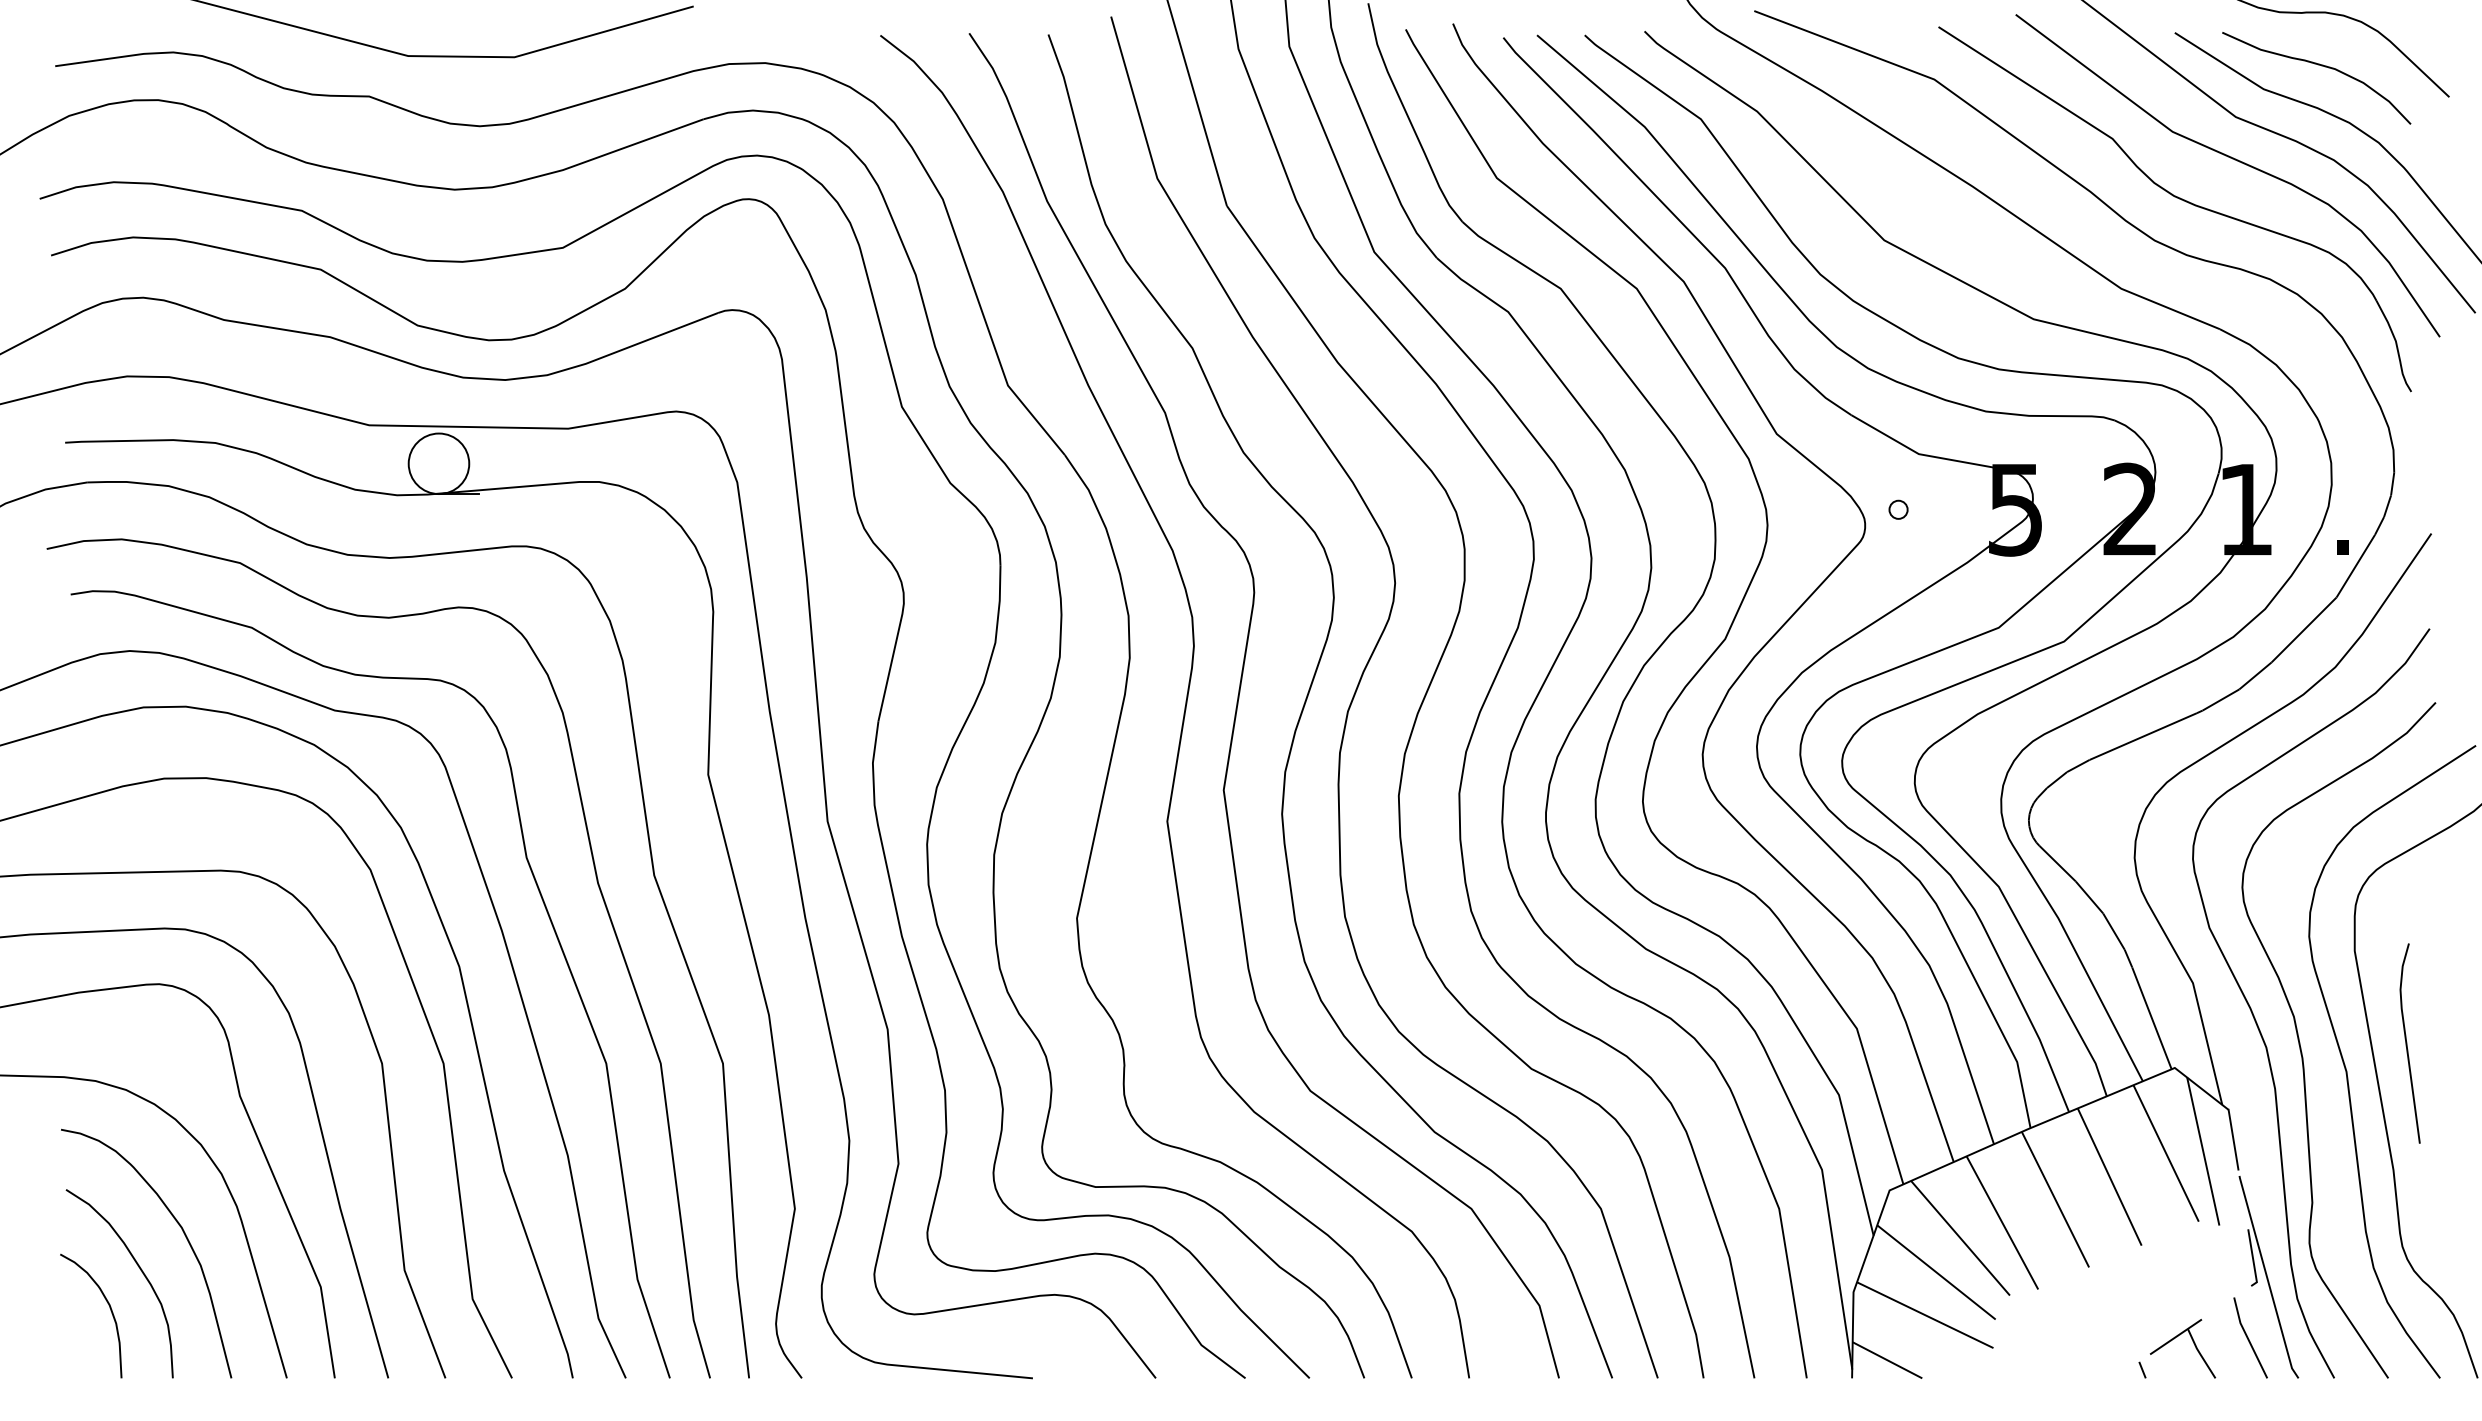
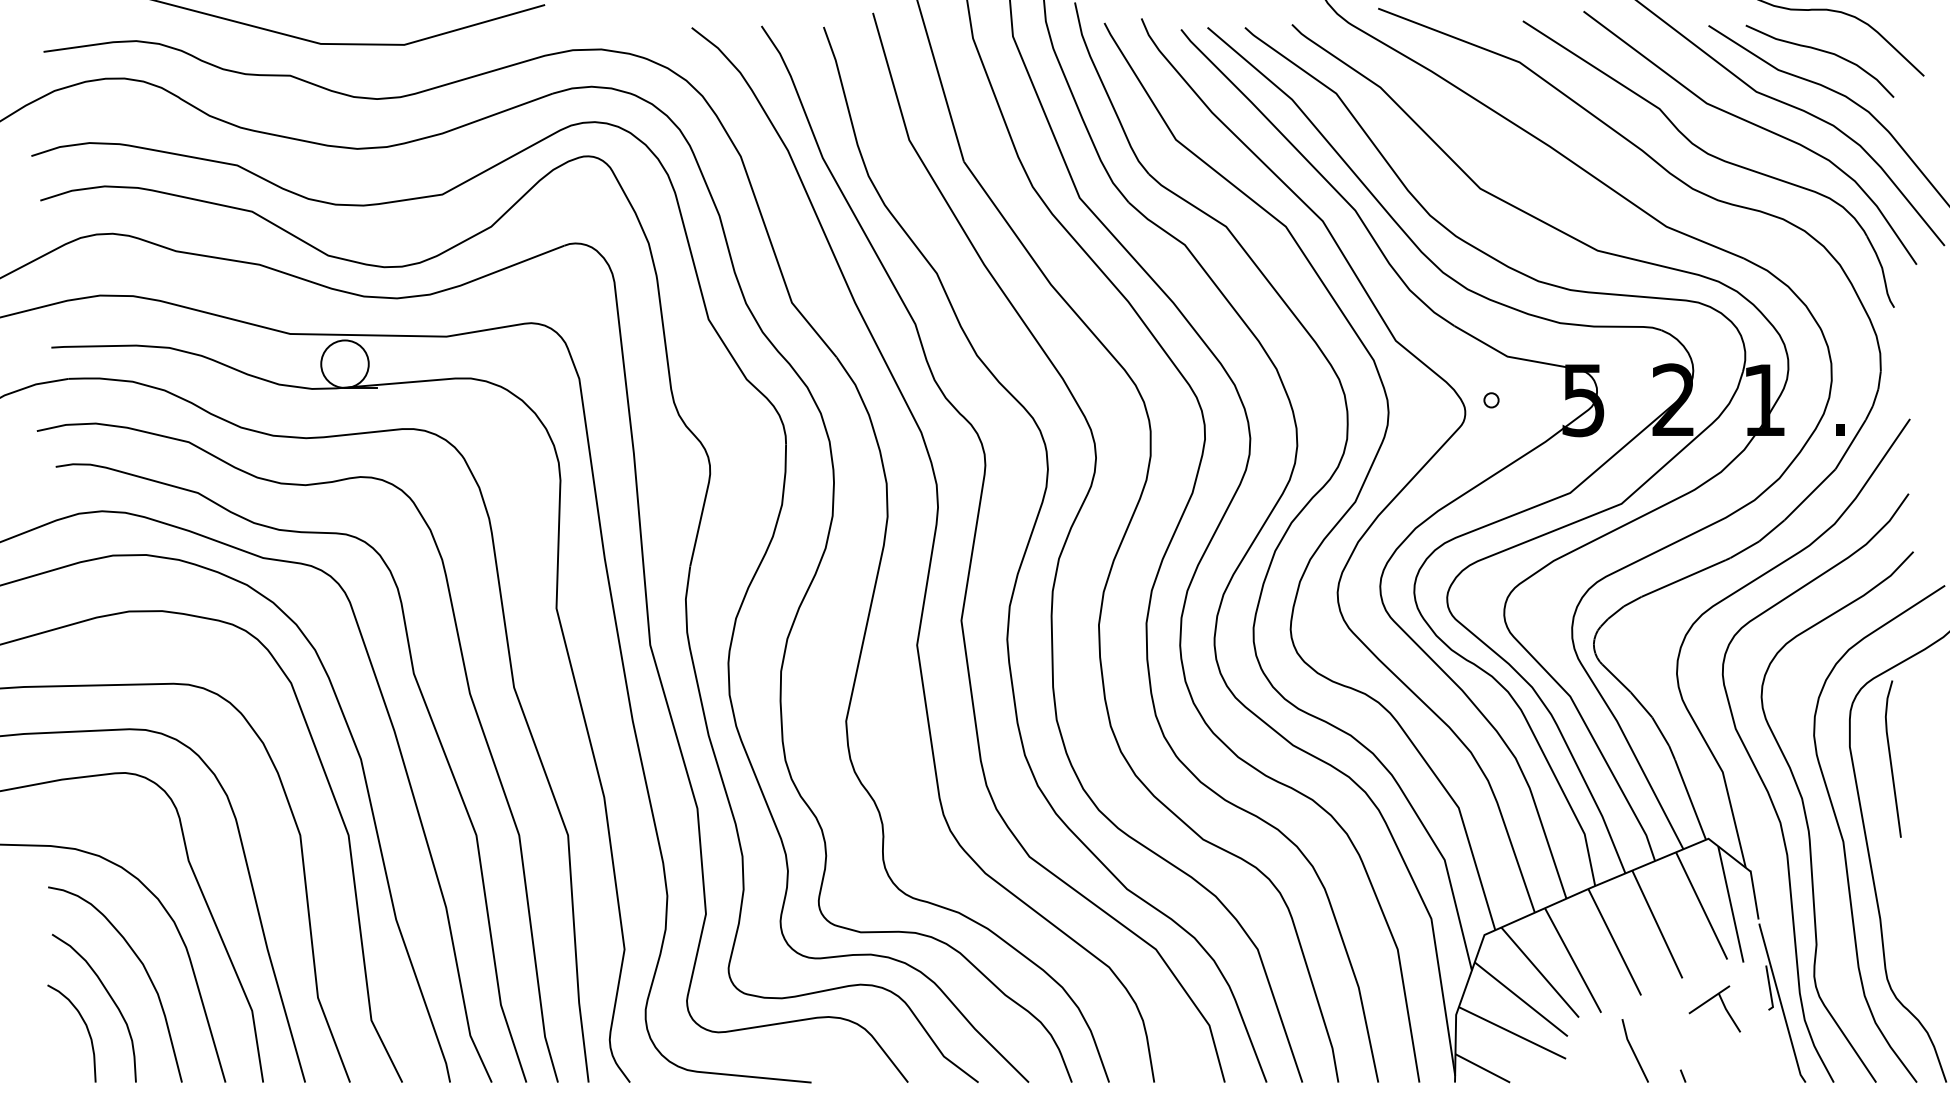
line: (2407, 1043) -> (1891, 759), moved
line: (2248, 1337) -> (1633, 1050), moved
part: (2174, 1339) -> (1708, 1001), moved

